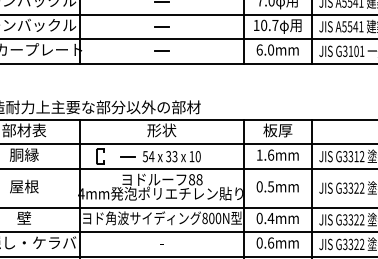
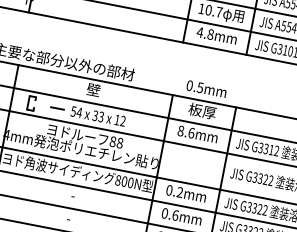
text: (265, 49) -> (205, 33), 6.0mm -> 4.8mm
line: (161, 50) -> (107, 15), removed
text: (161, 130) -> (93, 90), 形状 -> 壁
text: (259, 154) -> (180, 130), 1.6mm -> 8.6mm
text: (197, 156) -> (122, 120), 10 -> 12
text: (277, 186) -> (206, 88), moved
text: (270, 217) -> (179, 191), 0.4mm -> 0.2mm

